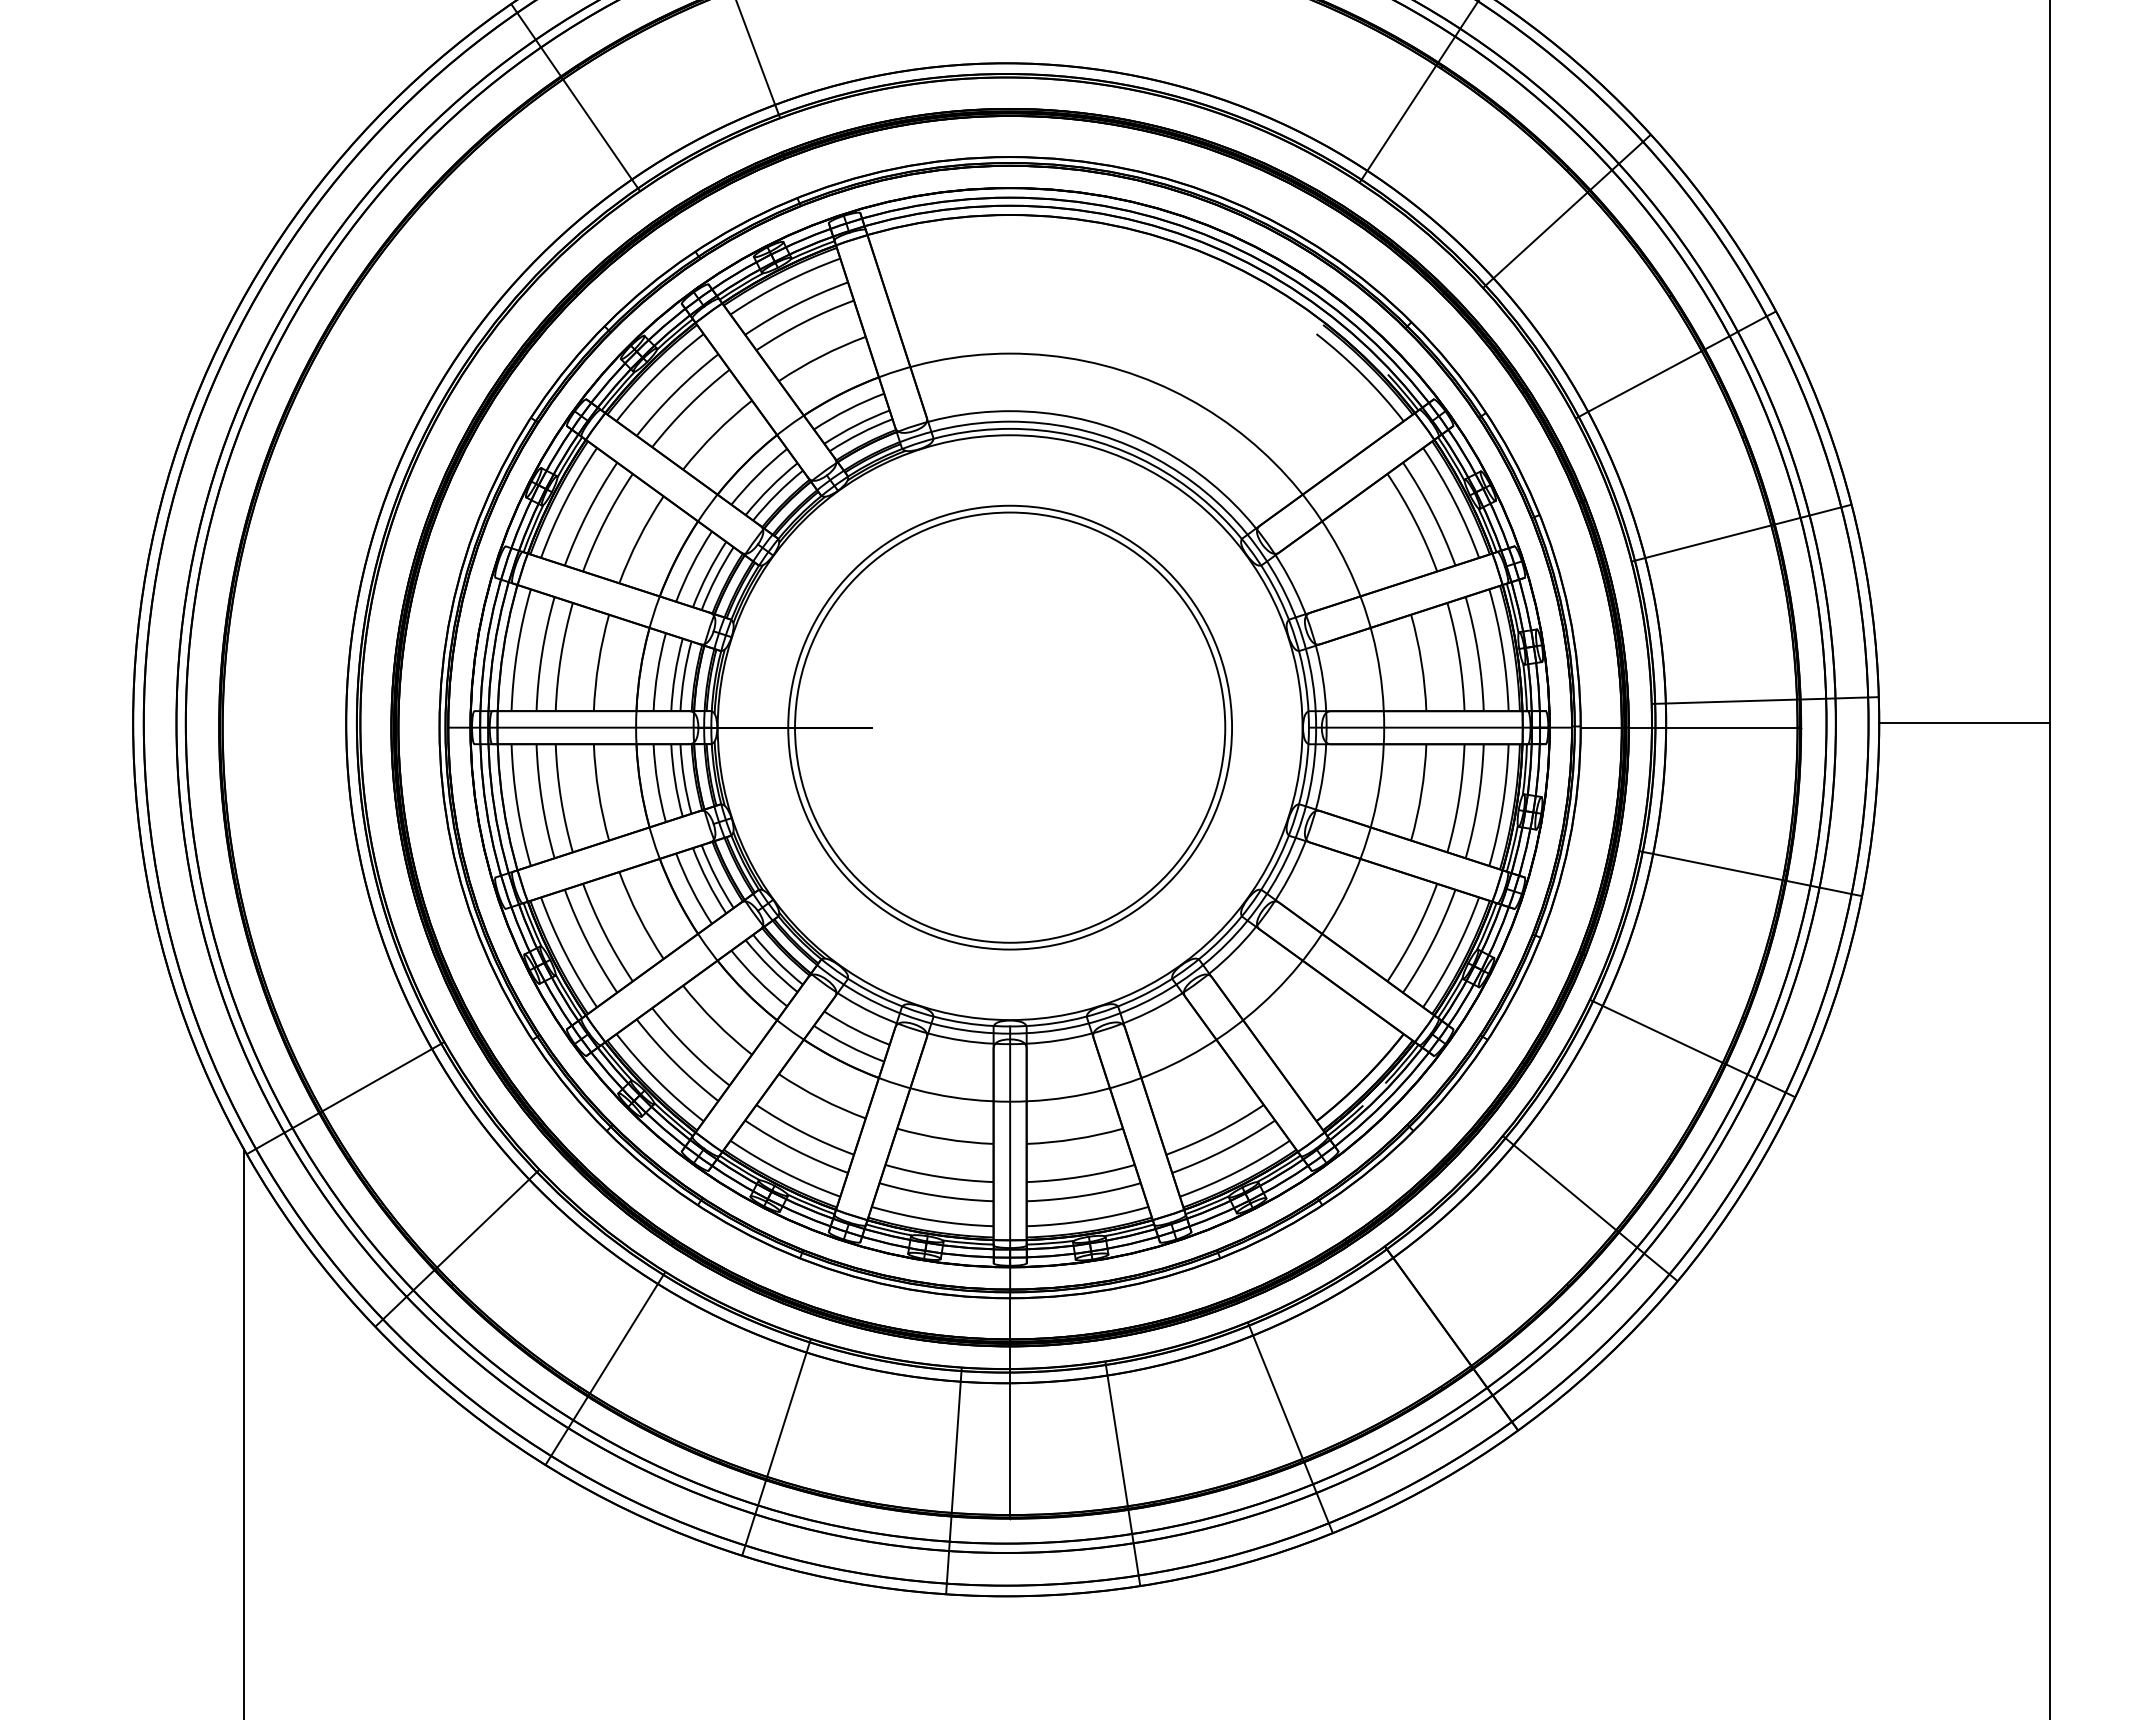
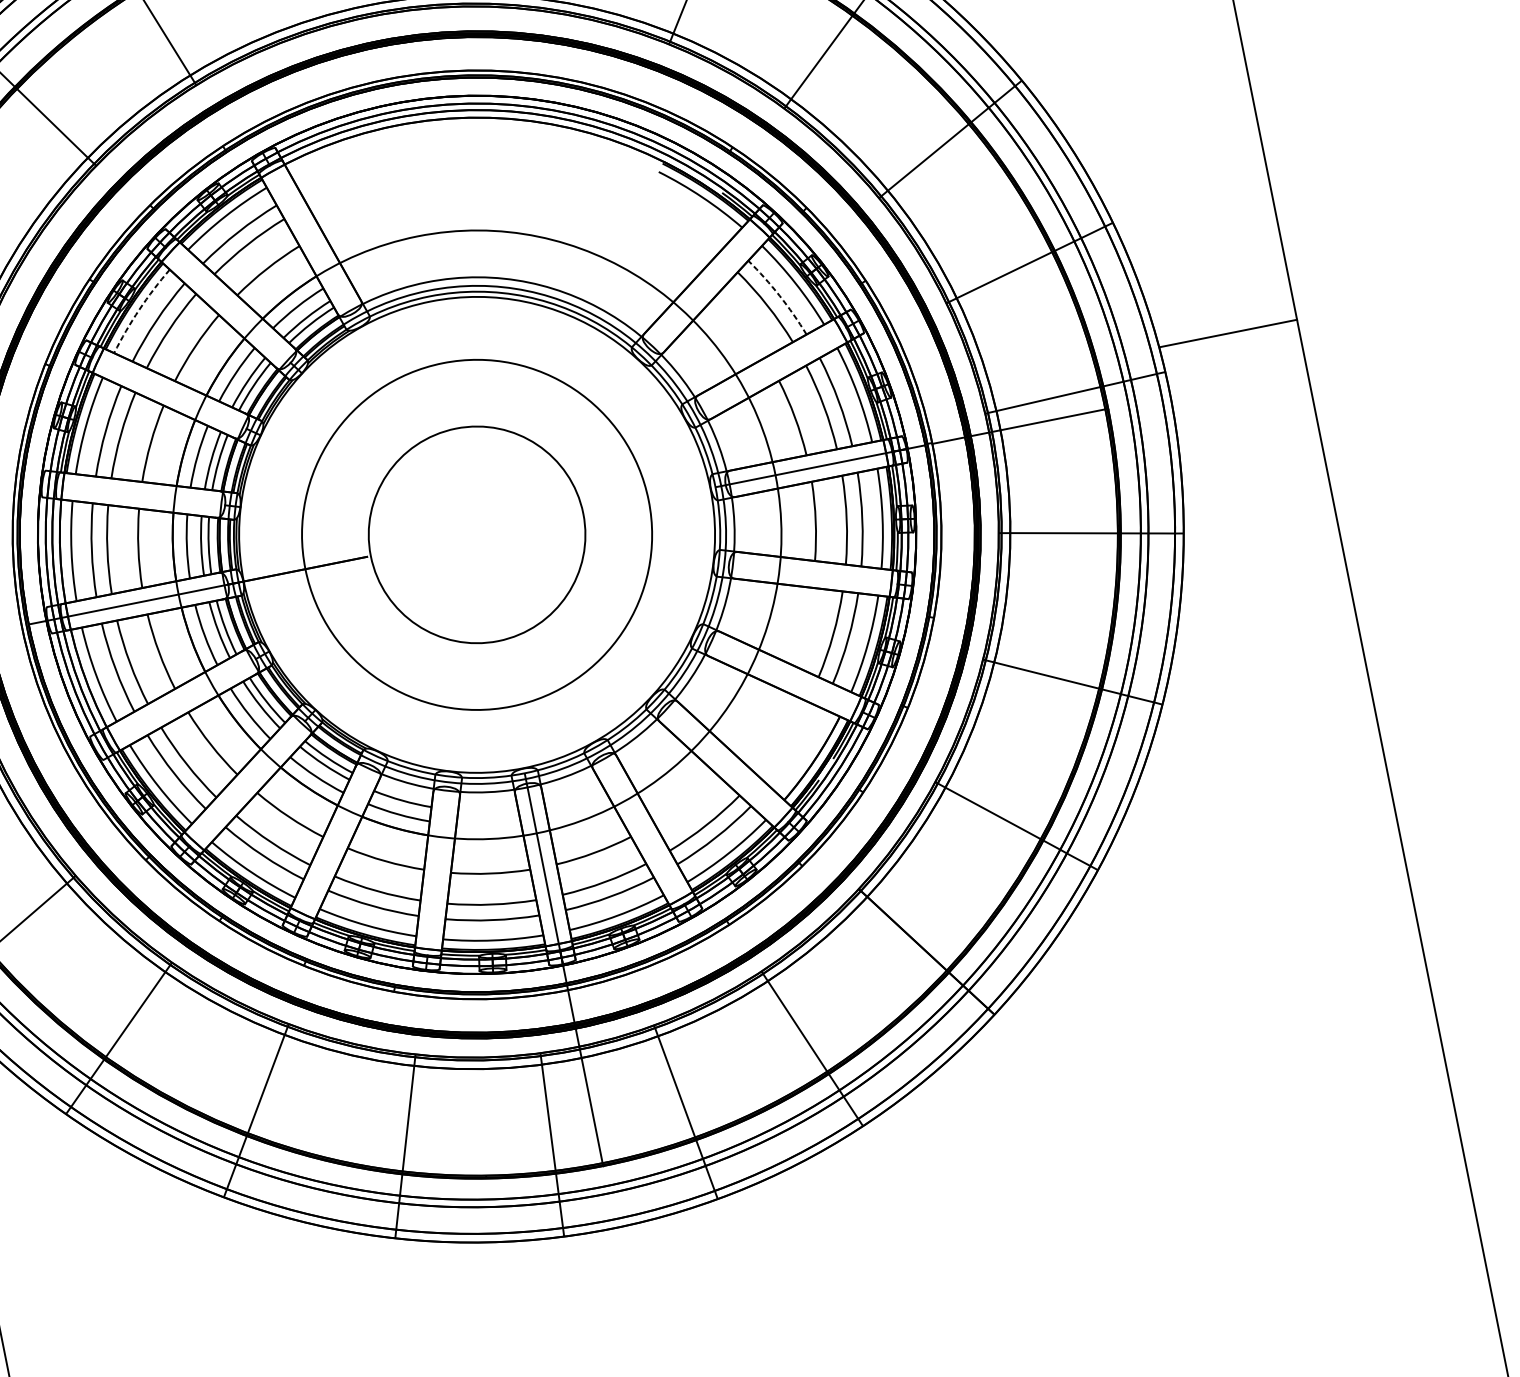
arc: (657, 374) -> (139, 309), solid -> dashed
arc: (1432, 512) -> (779, 295), solid -> dashed
line: (1964, 722) -> (1228, 333), moved
circle: (1010, 727) -> (477, 534), size x0.6

